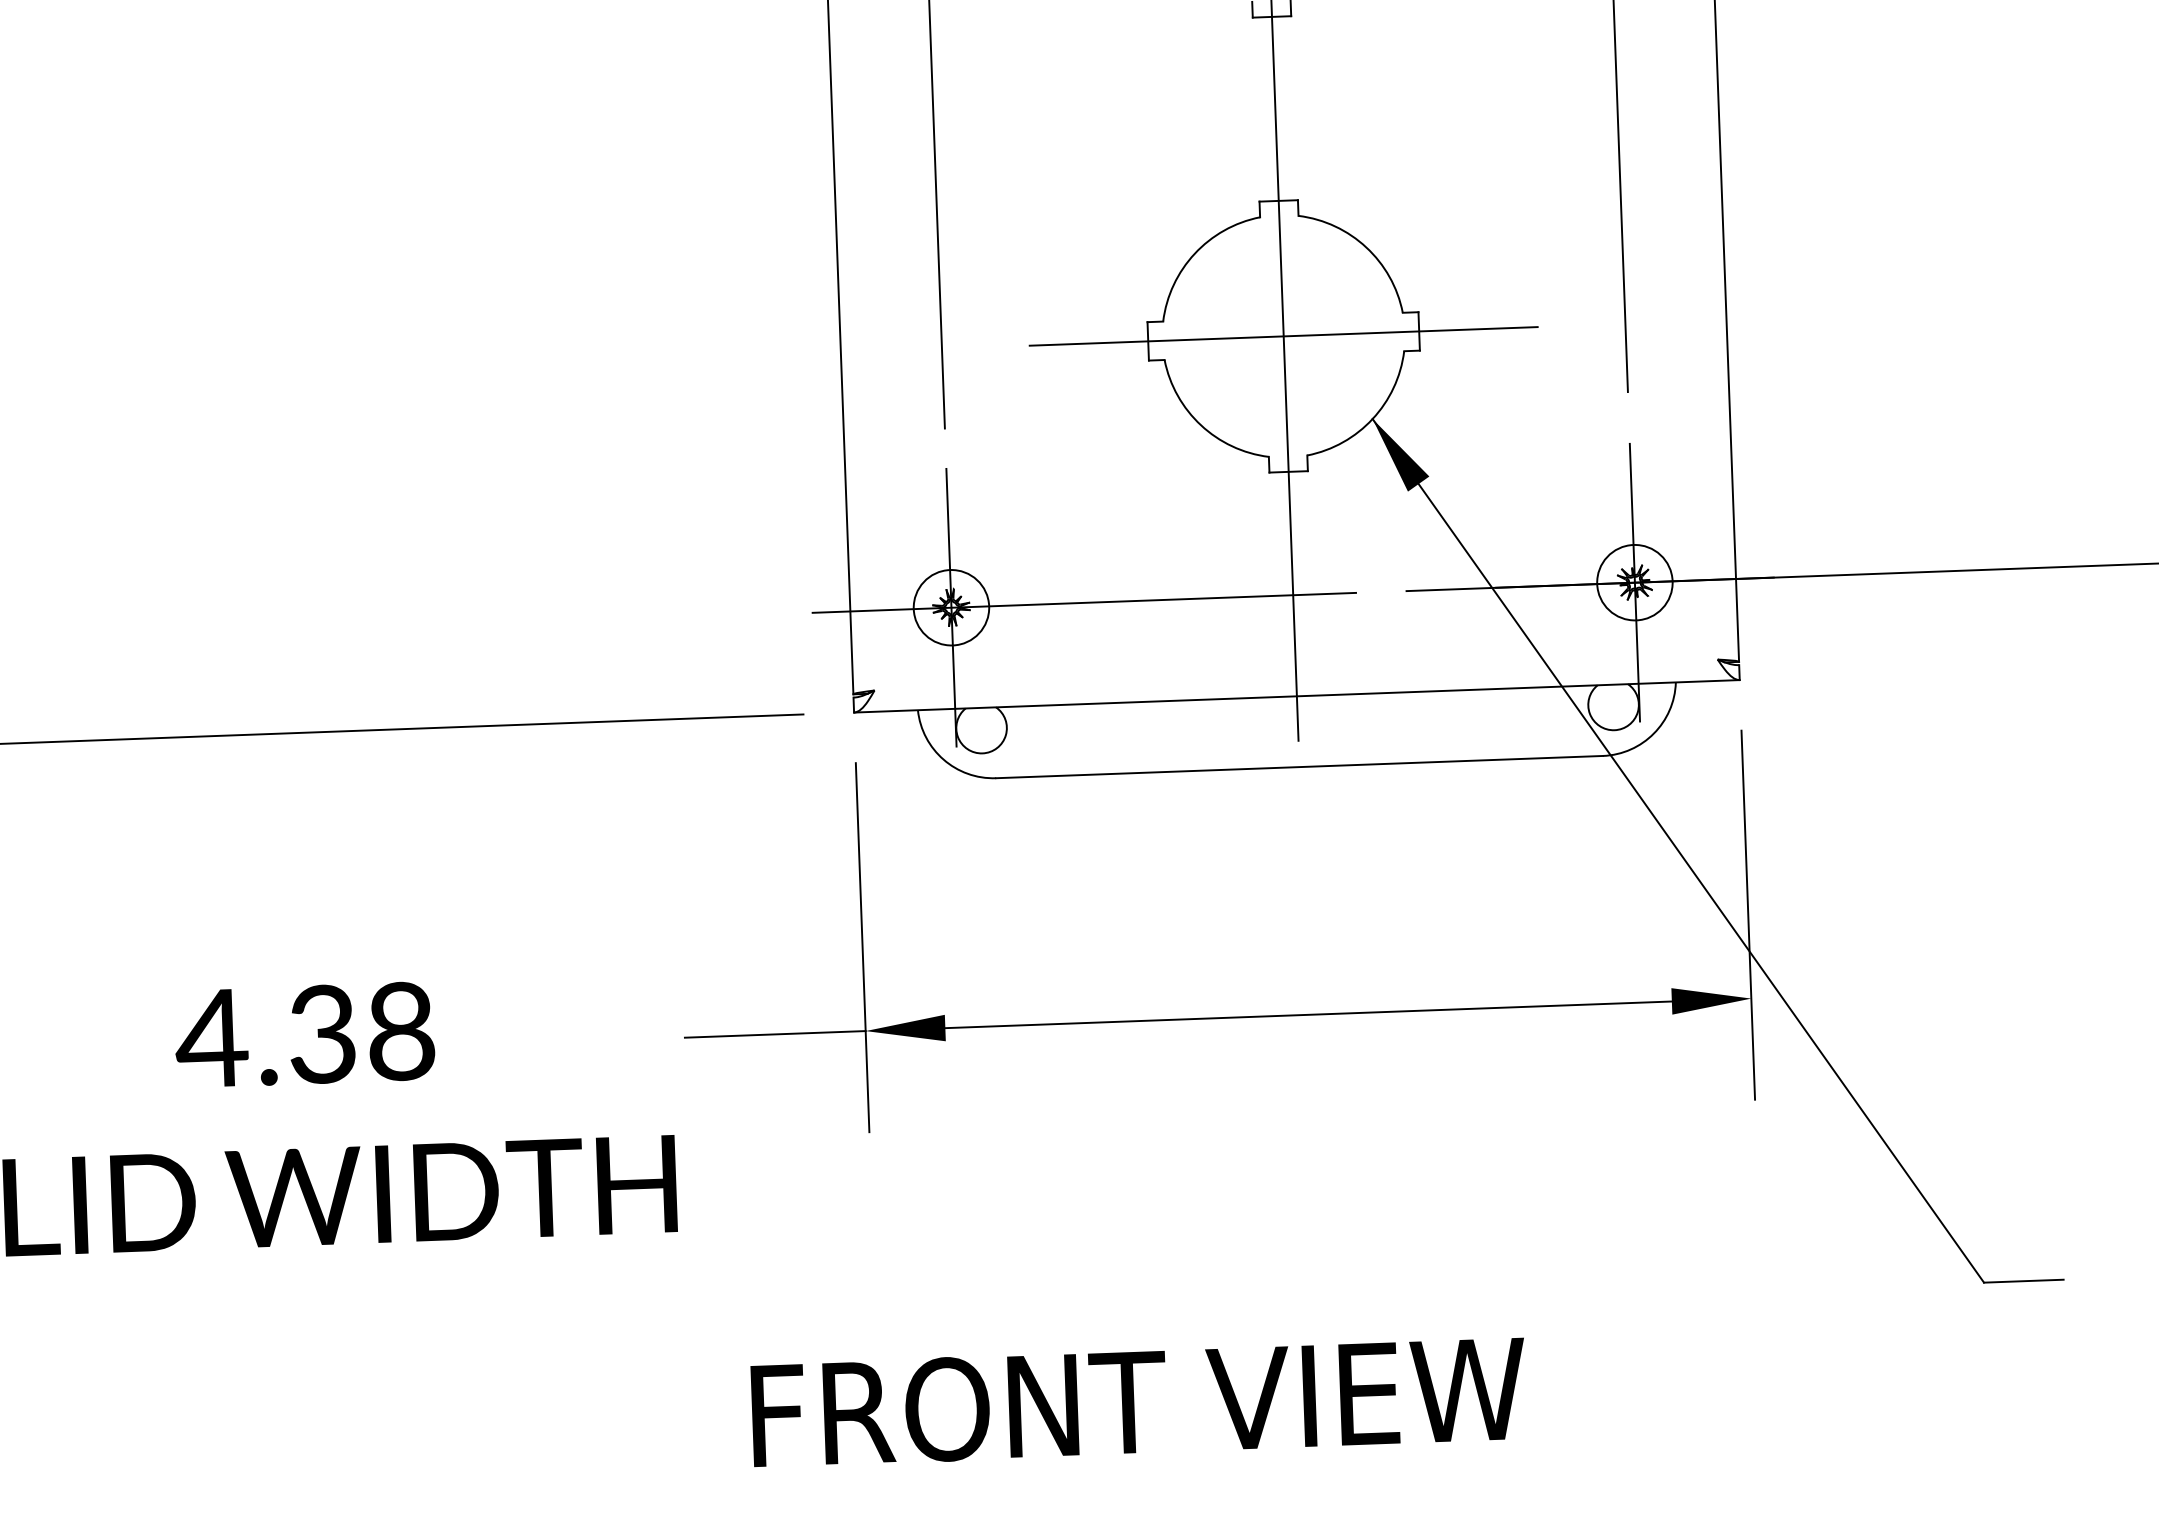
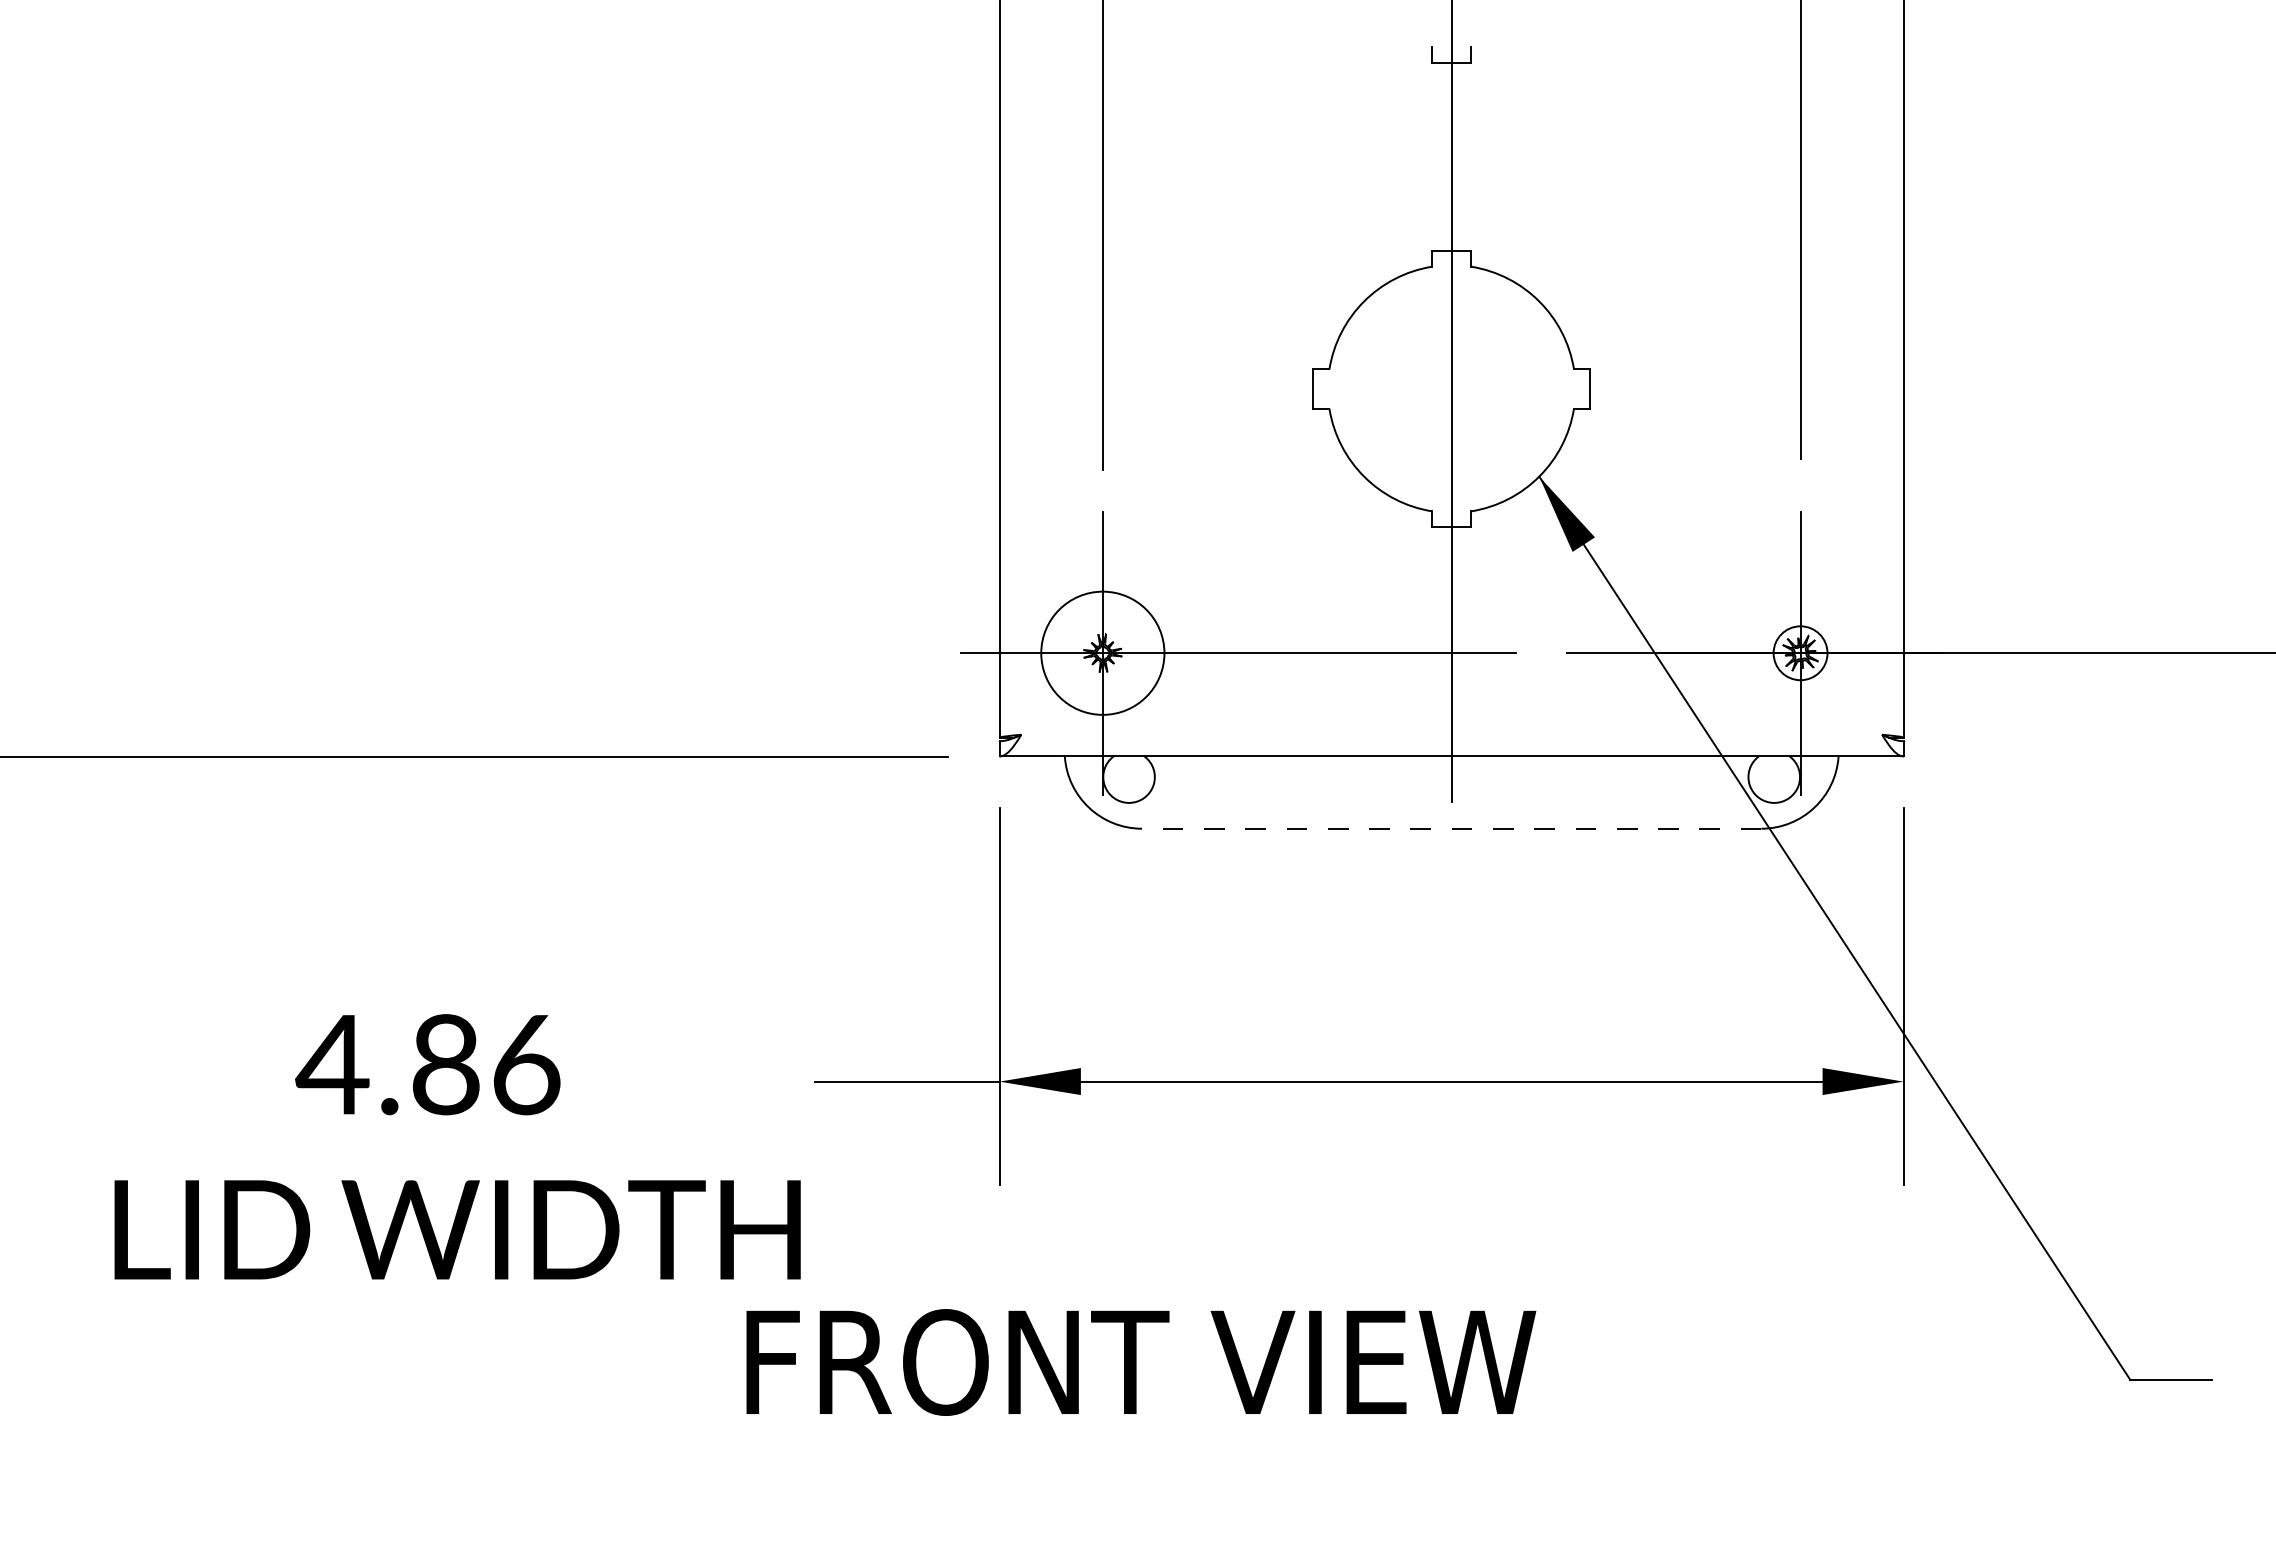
line: (1283, 336) -> (1451, 389), removed
circle: (1634, 581) -> (1800, 652), size x0.7
circle: (951, 607) -> (1102, 652), size x1.6
line: (1299, 766) -> (1451, 828), solid -> dashed
text: (362, 1032) -> (486, 1064), 4.38 -> 4.86
text: (1139, 1402) -> (1141, 1362), moved

